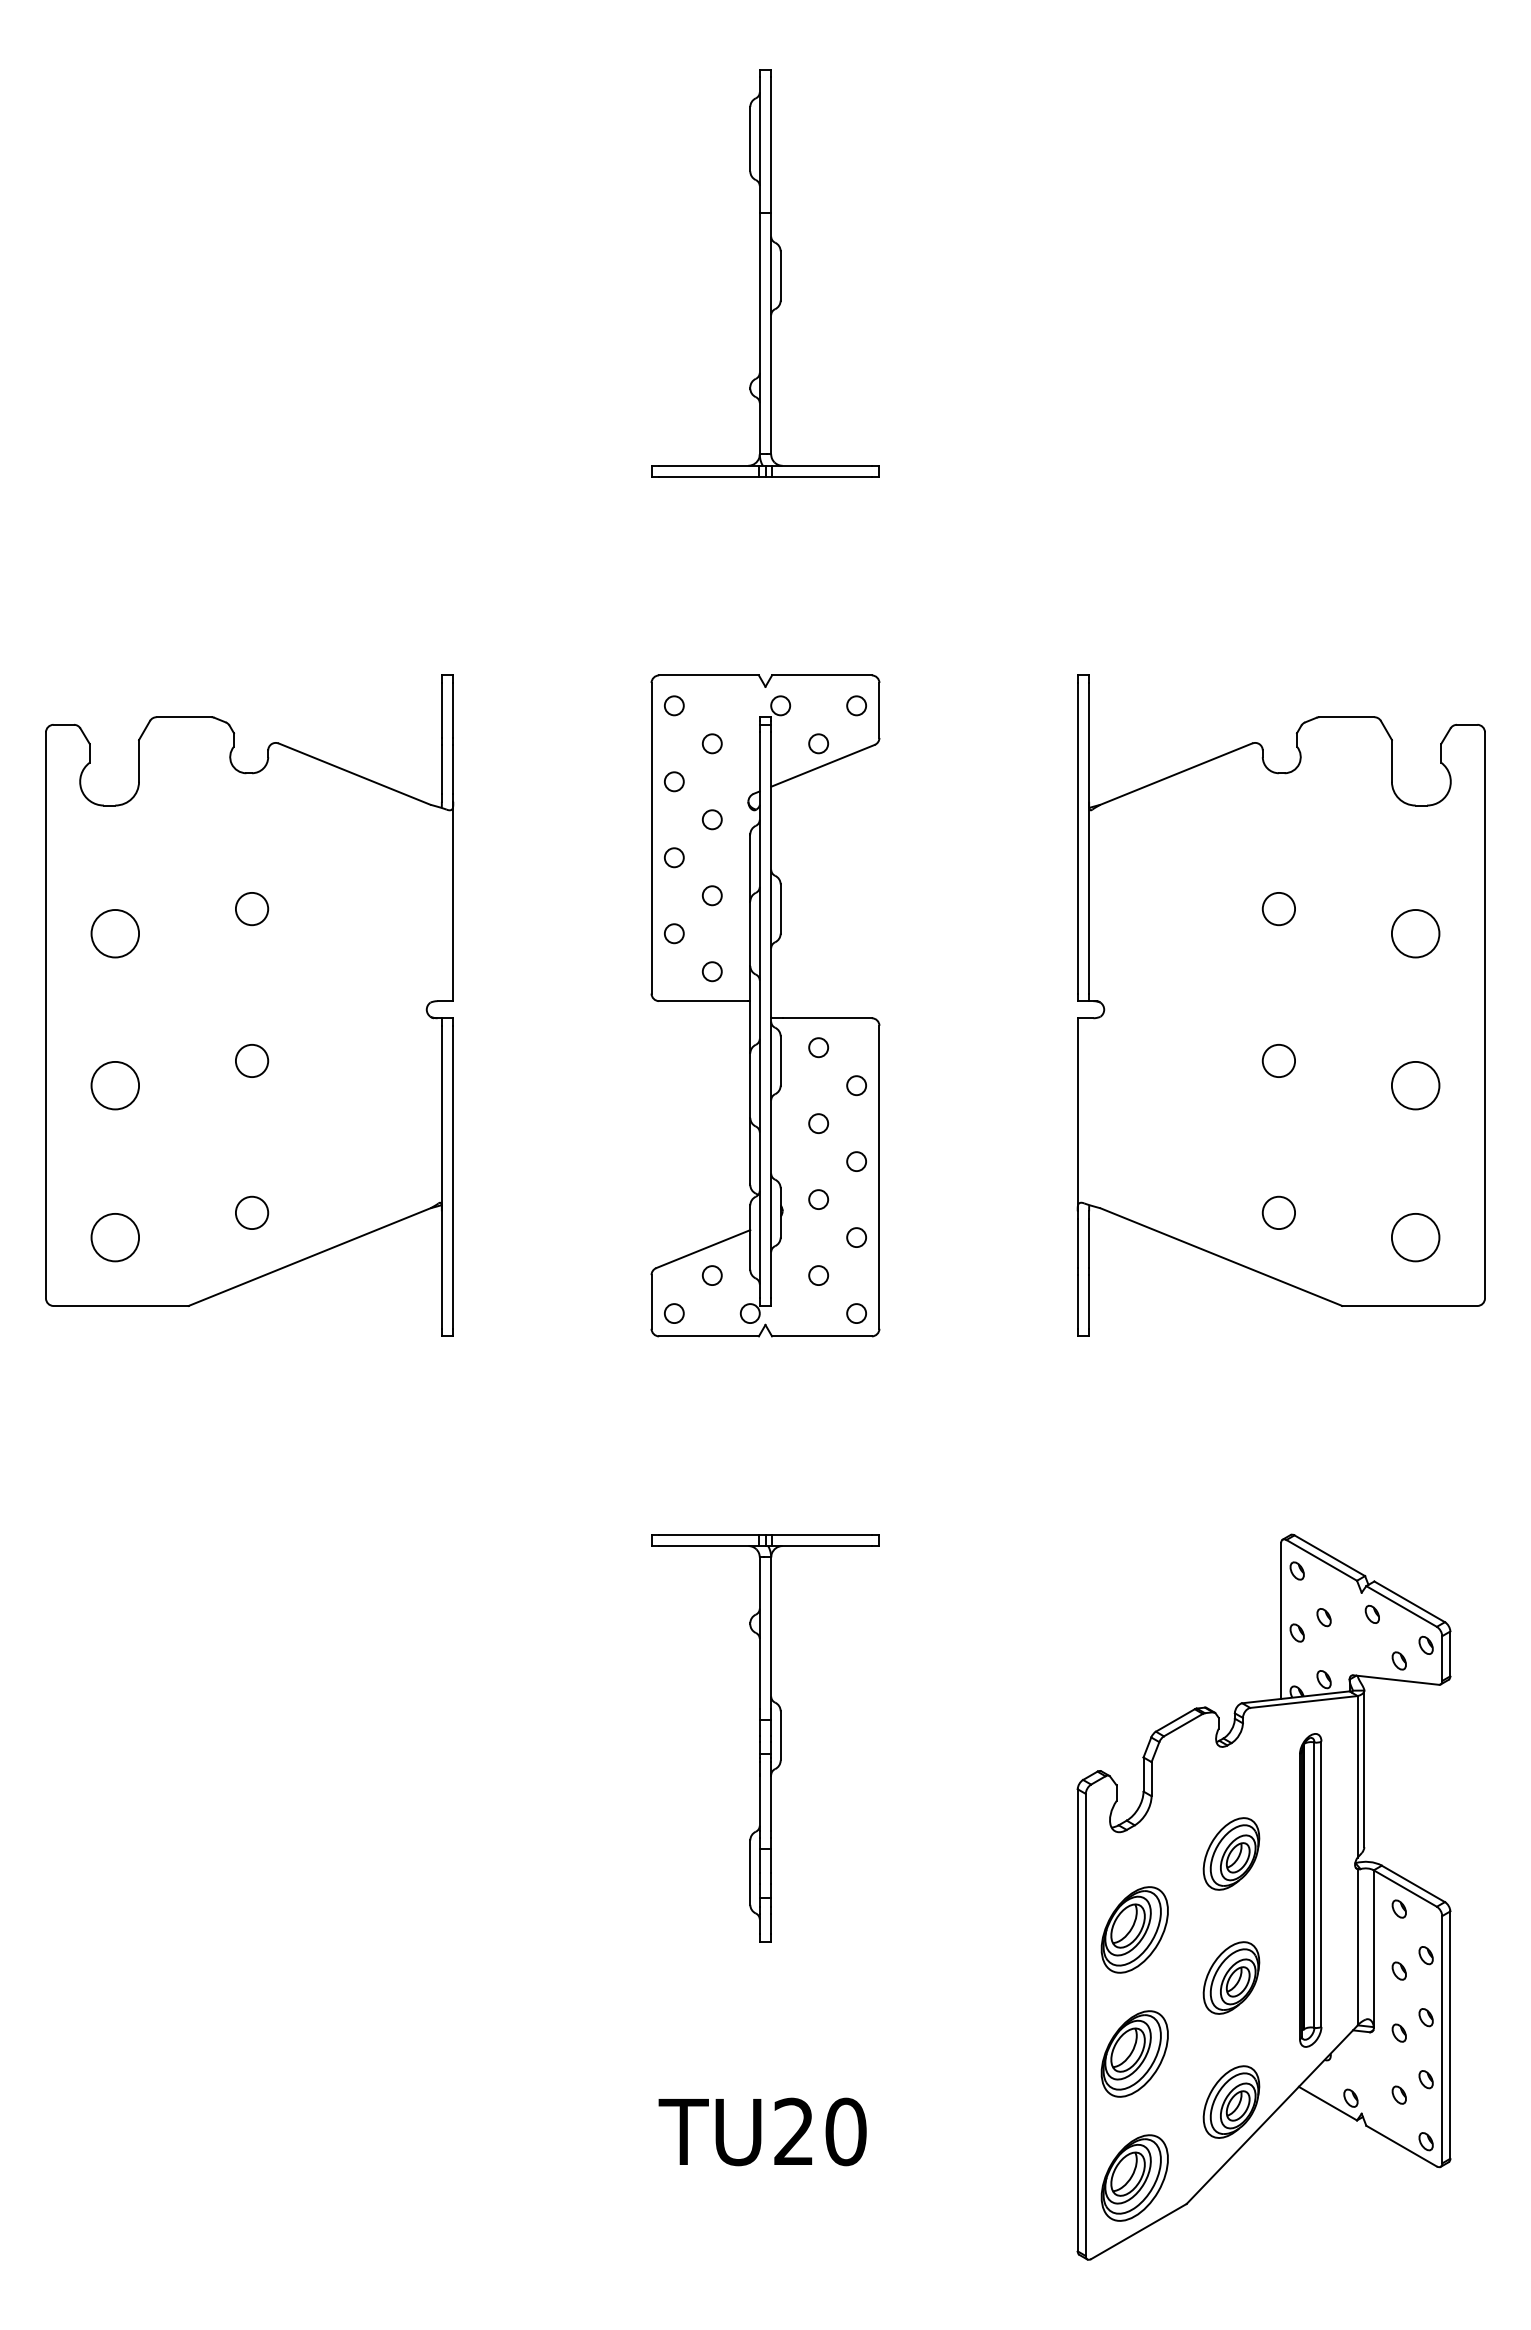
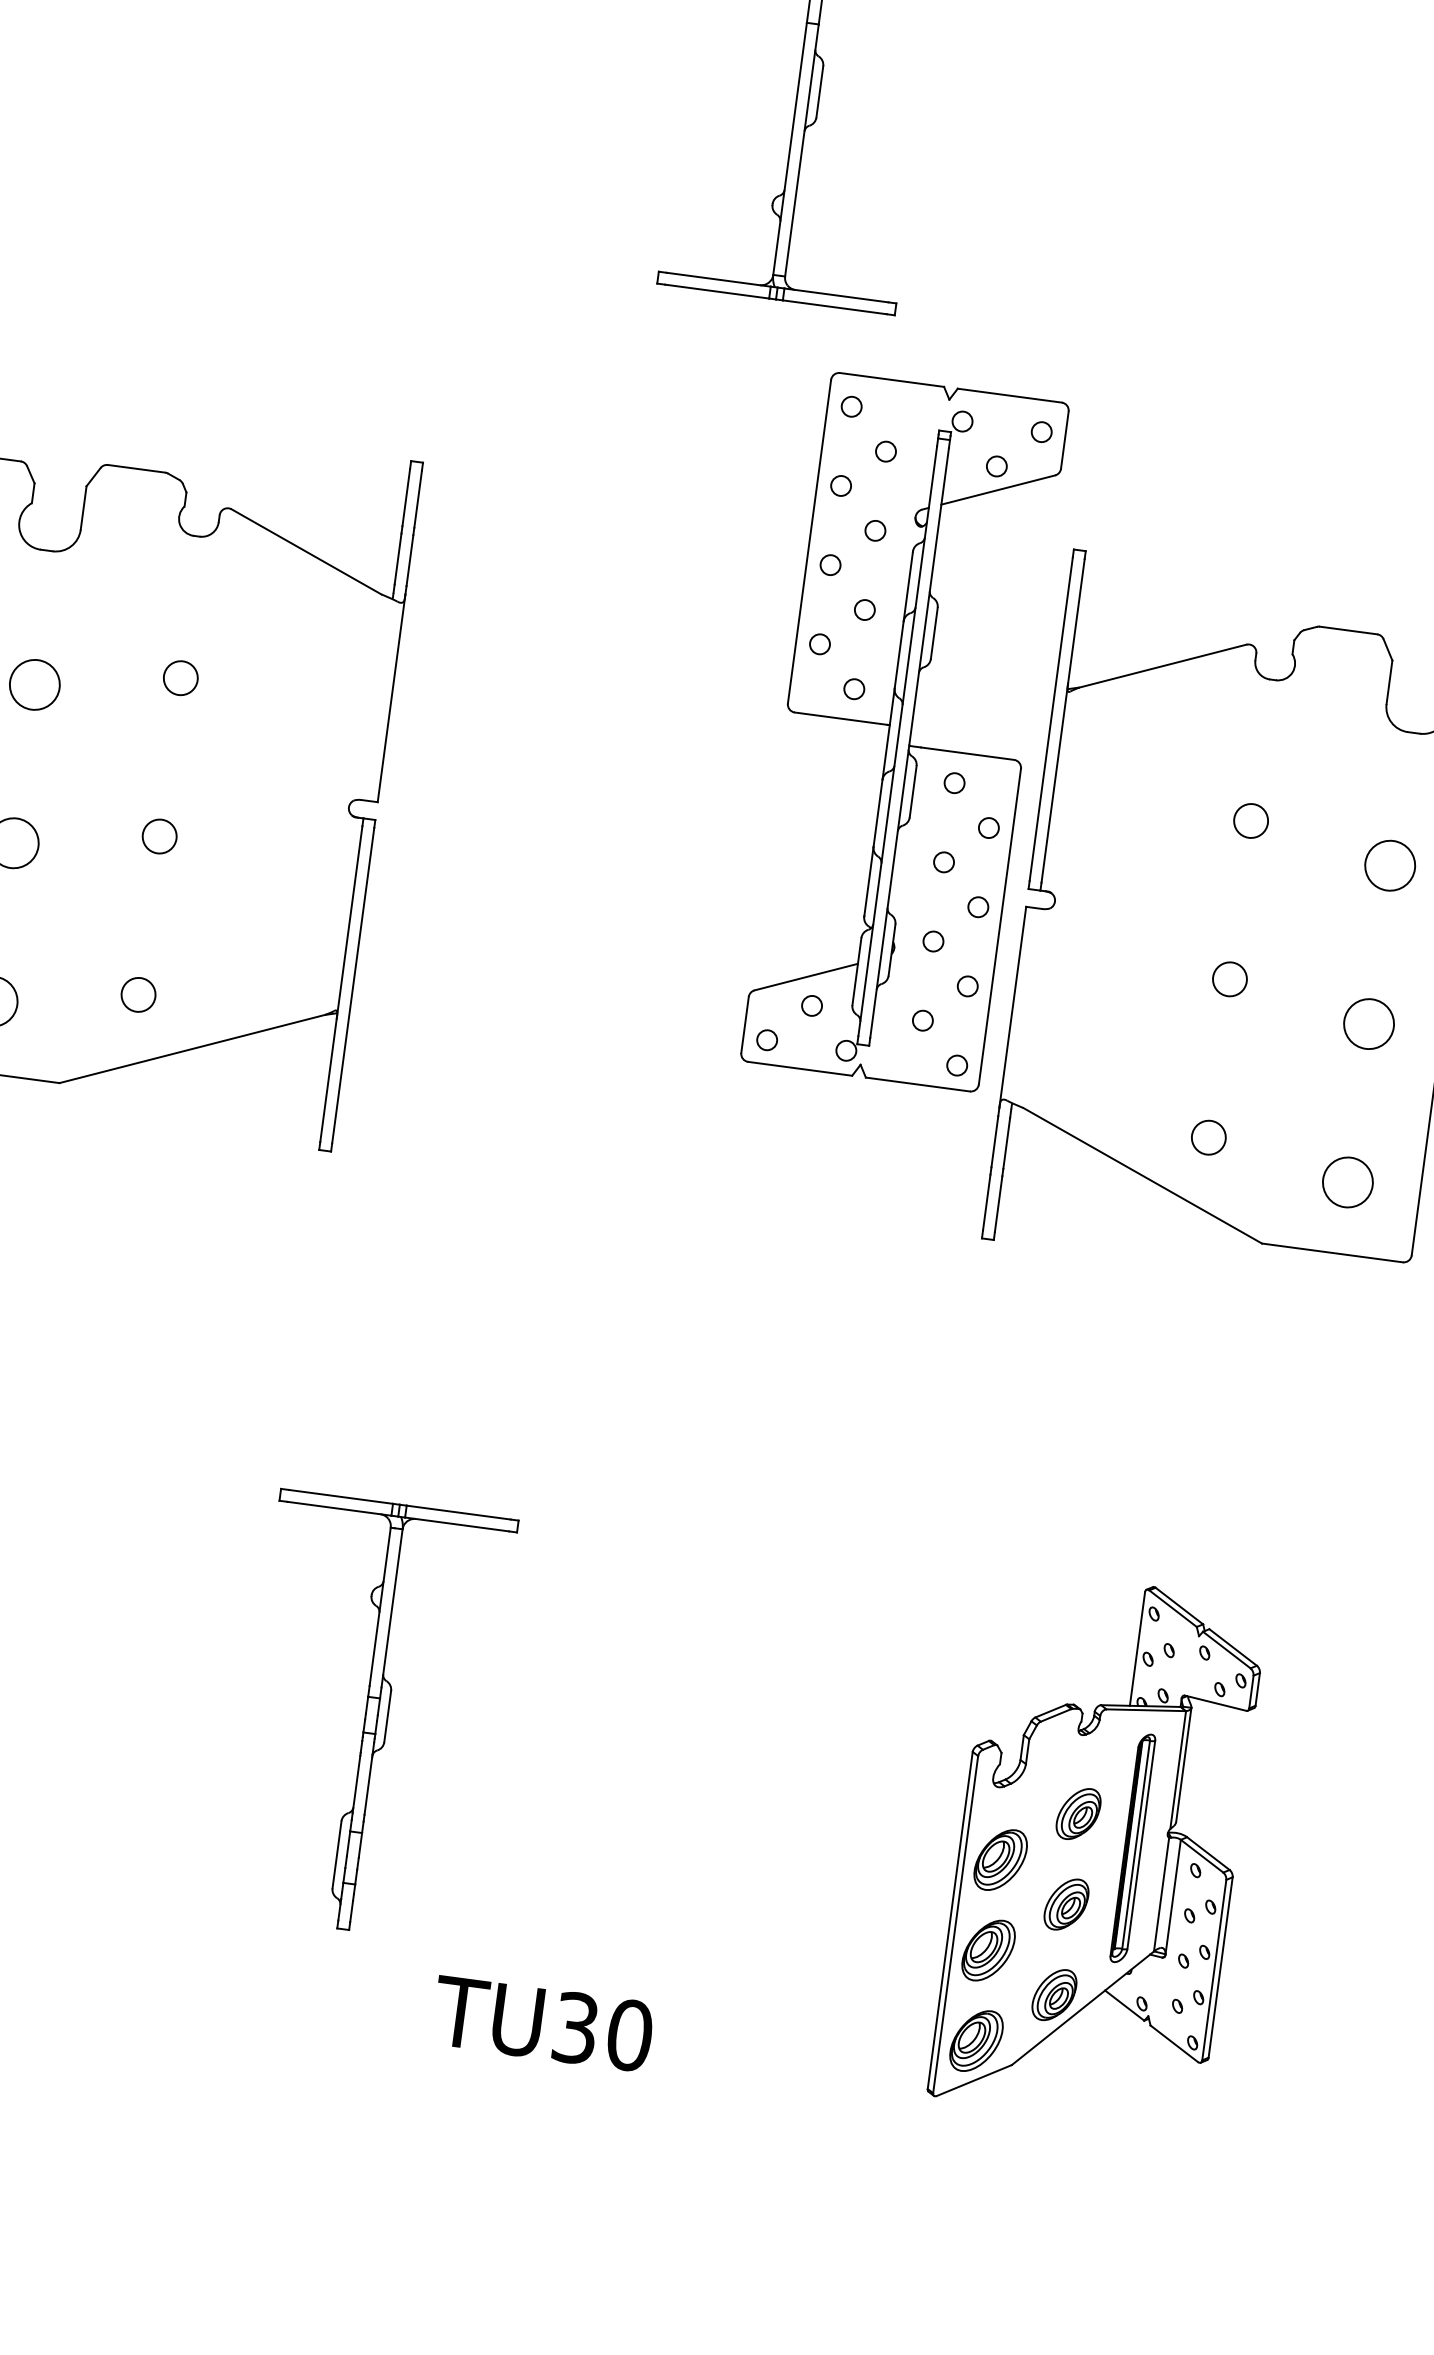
part: (765, 1005) -> (905, 731), moved
part: (765, 1738) -> (371, 1717), moved
part: (1263, 1896) -> (1097, 1848), size x0.7
text: (793, 2131) -> (575, 2027), TU20 -> TU30

